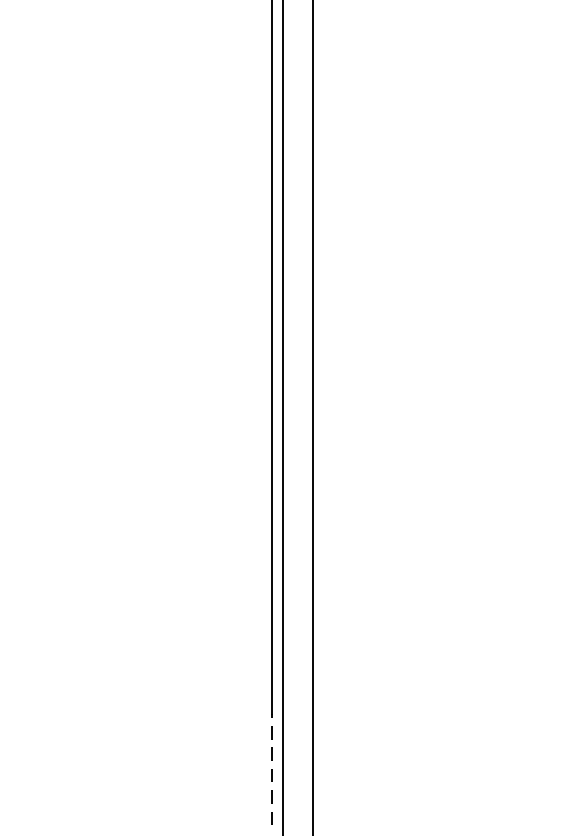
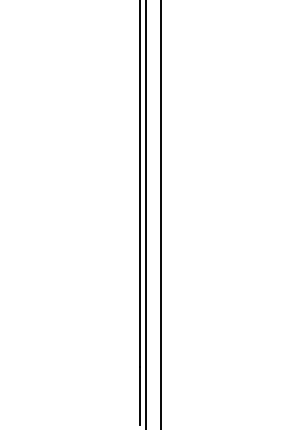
line: (273, 768) -> (140, 395), dashed -> solid

